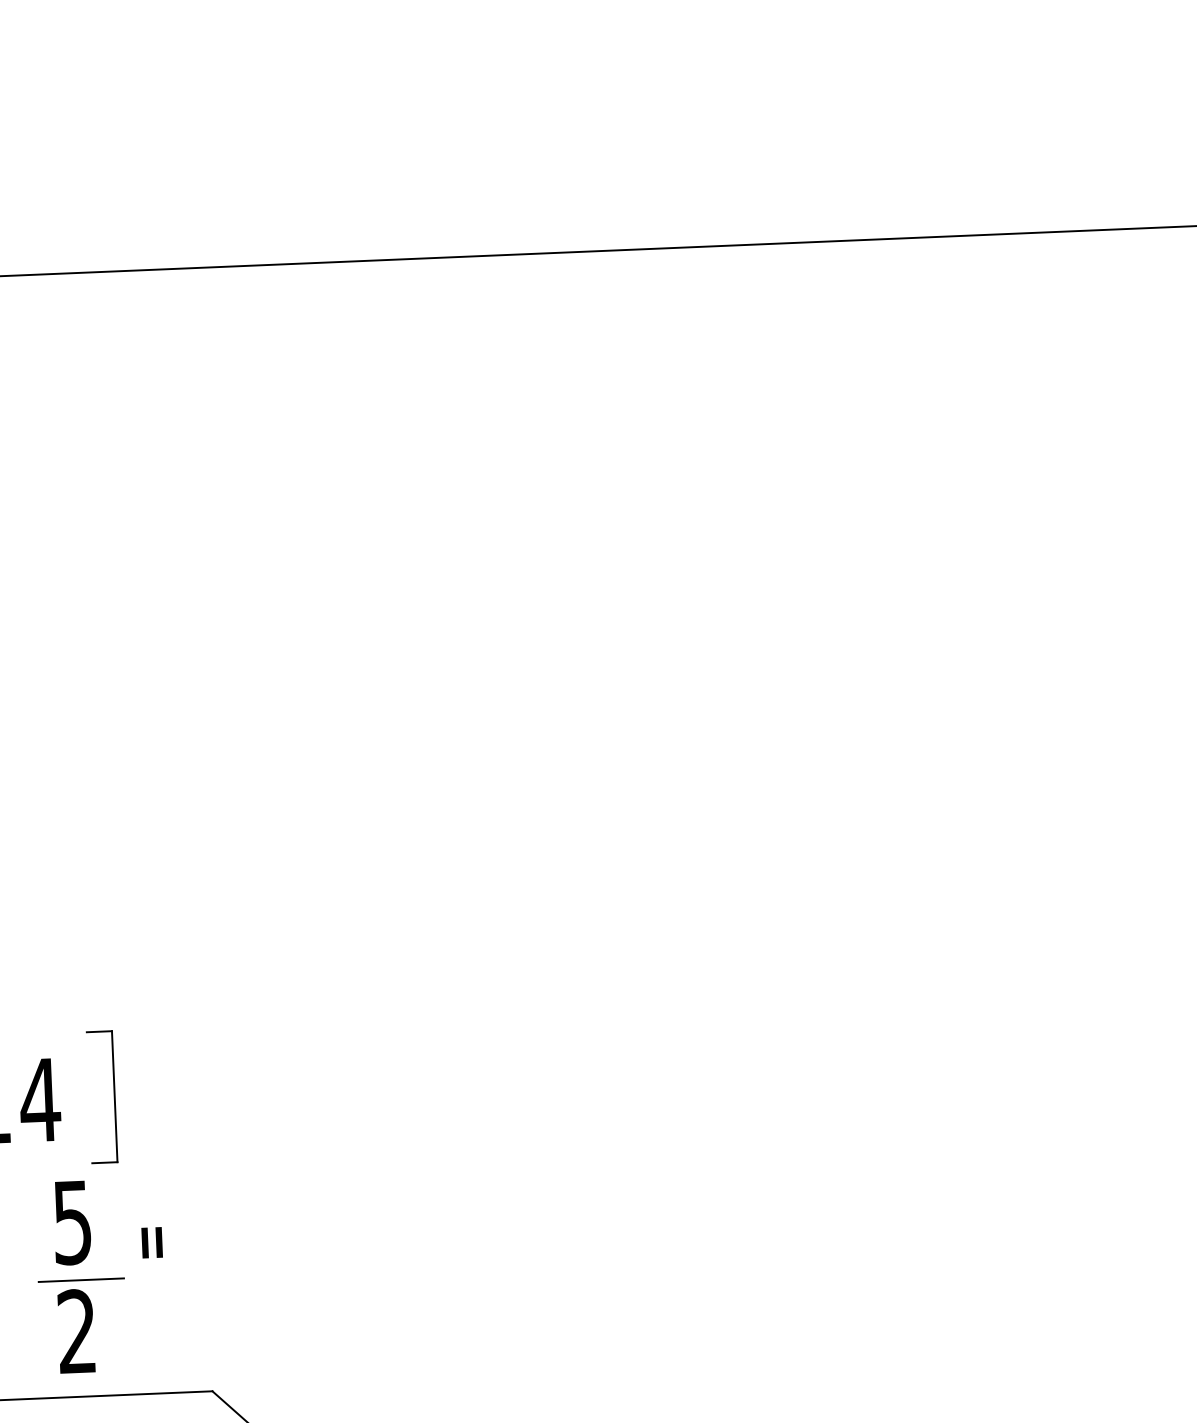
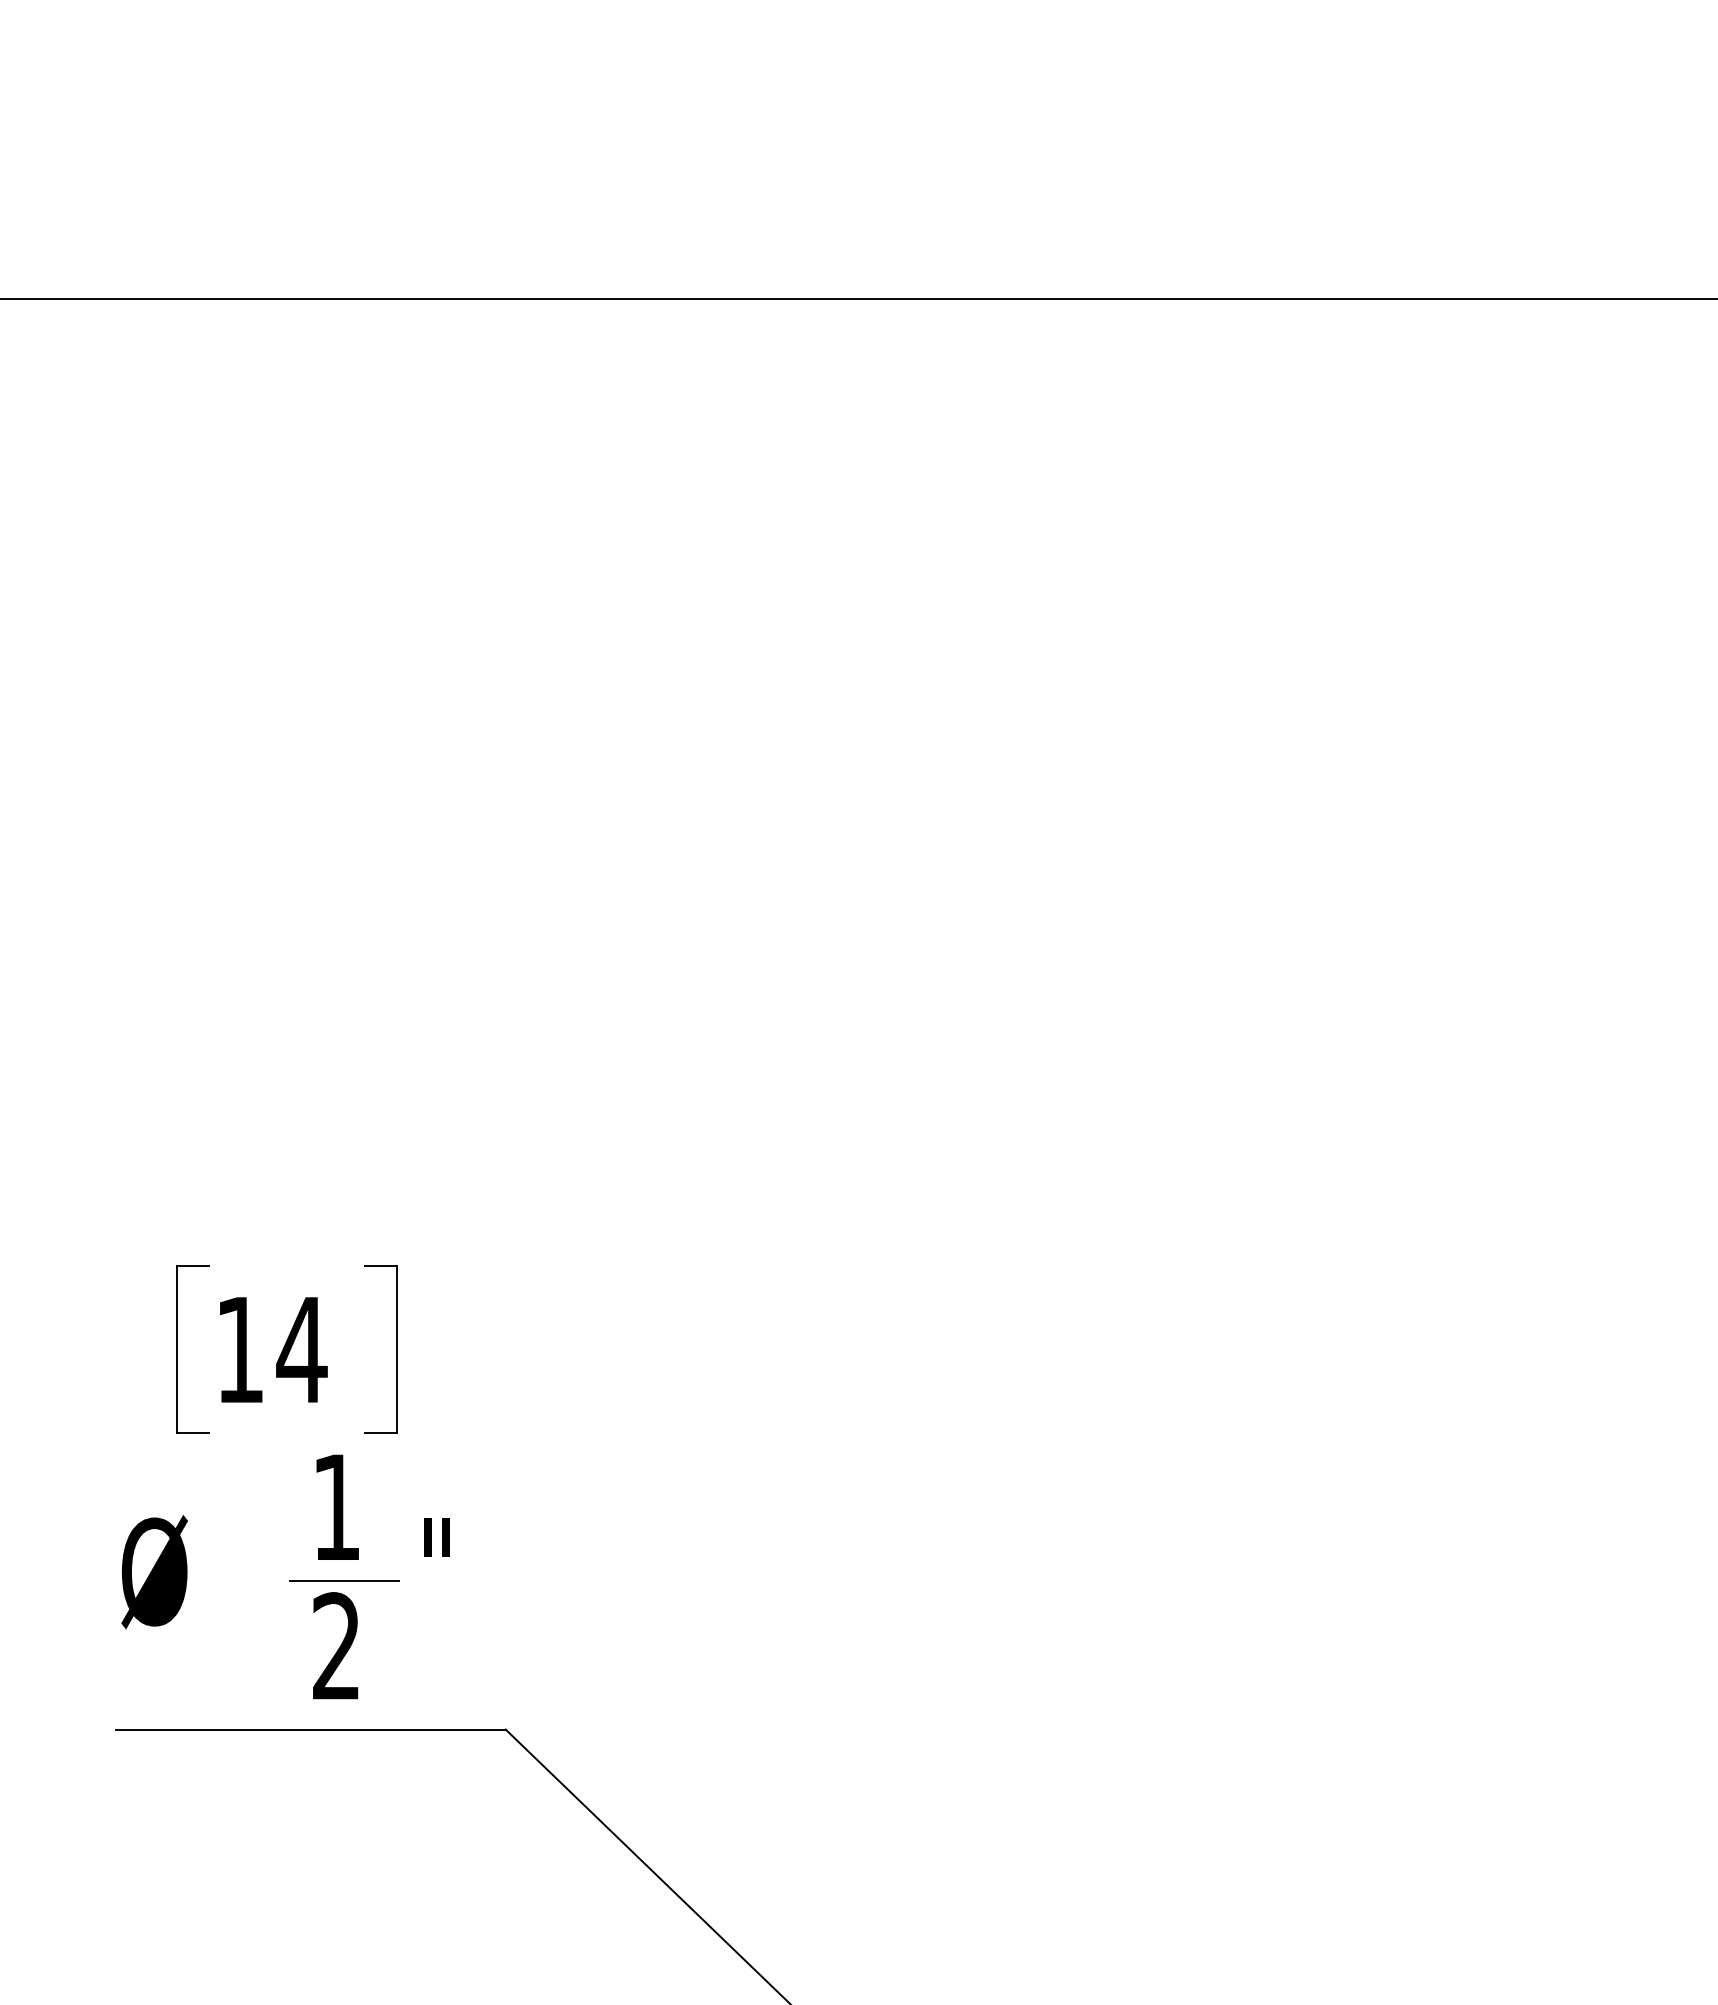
text: (72, 1222) -> (336, 1507), 5 -> 1

